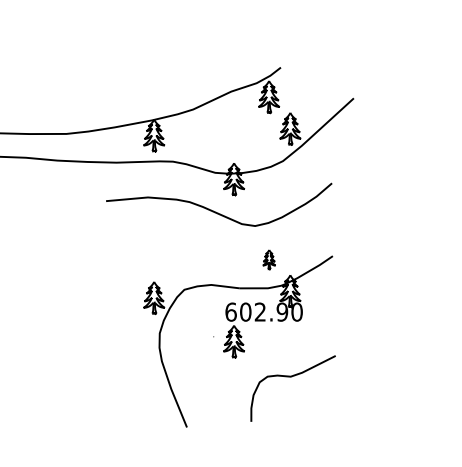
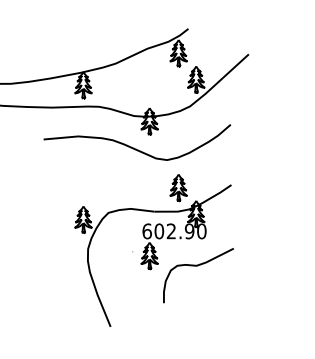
part: (269, 259) -> (178, 187), size x1.67
curve: (292, 377) -> (198, 266), moved

